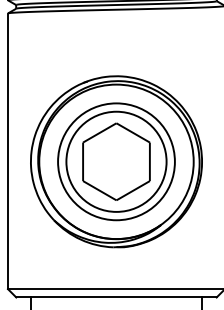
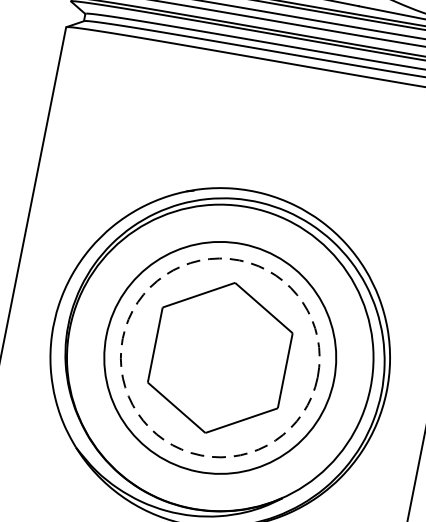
circle: (116, 161) -> (220, 357), solid -> dashed

